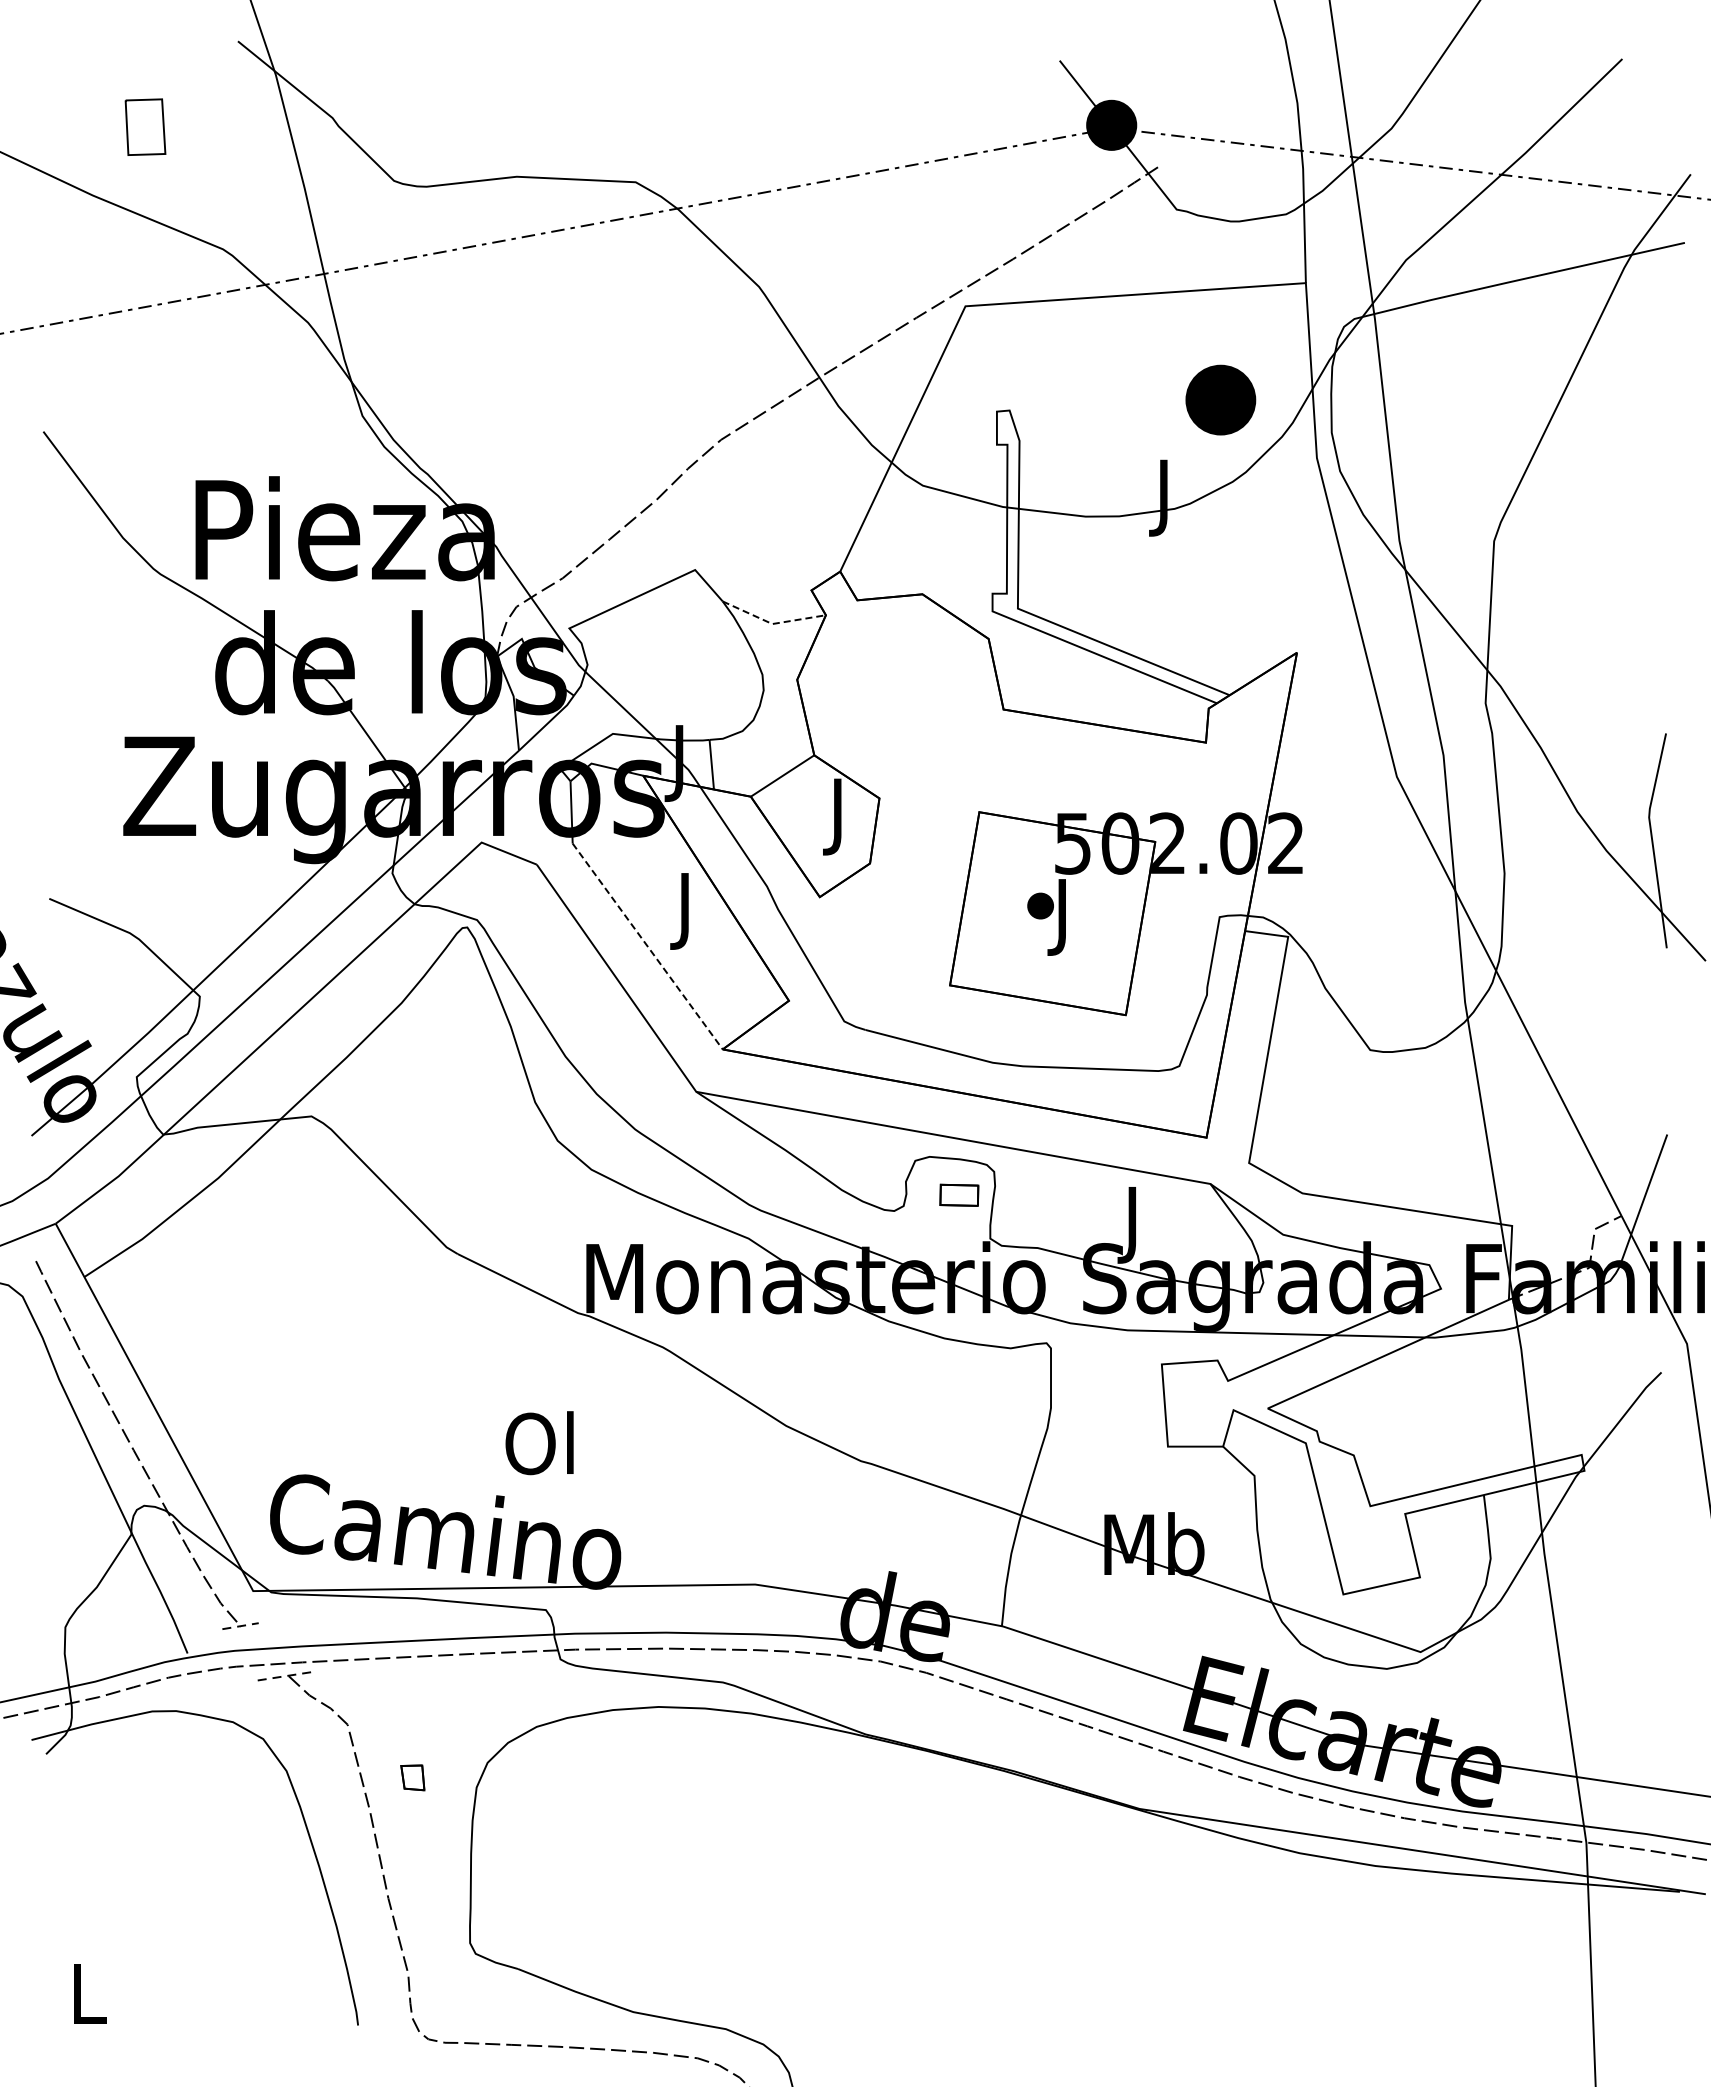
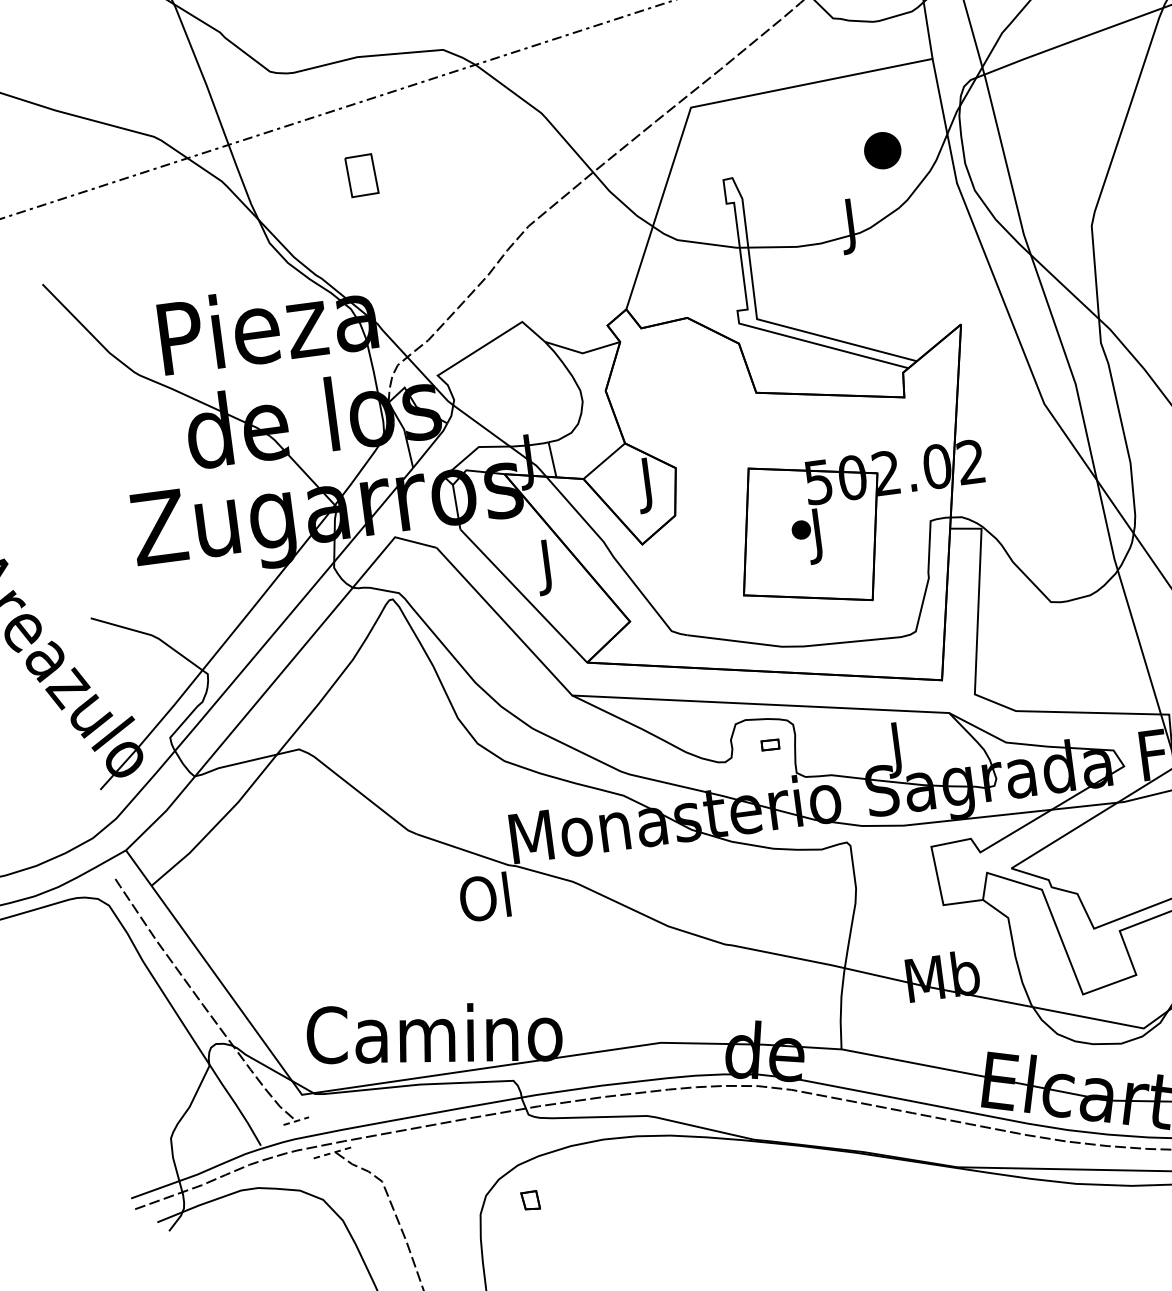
part: (145, 126) -> (361, 175), moved
part: (1220, 399) -> (882, 150), size x0.71
line: (772, 624) -> (582, 353), dashed -> solid
line: (648, 946) -> (524, 595), dashed -> solid
part: (959, 1195) -> (770, 744), size x0.62
text: (539, 1443) -> (484, 897), moved
part: (412, 1777) -> (530, 1200), moved

